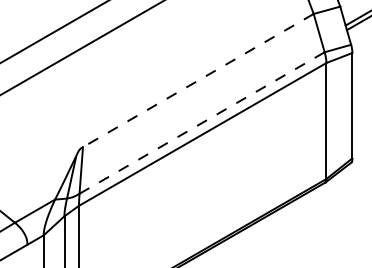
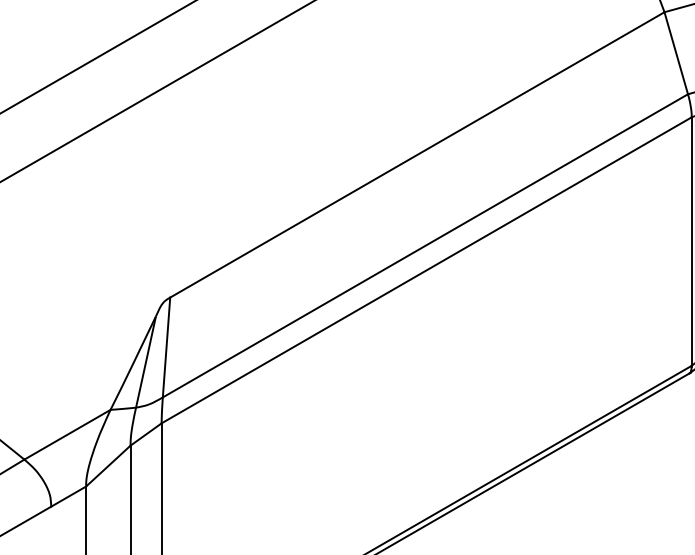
line: (197, 80) -> (415, 154), dashed -> solid
line: (202, 123) -> (426, 246), dashed -> solid

